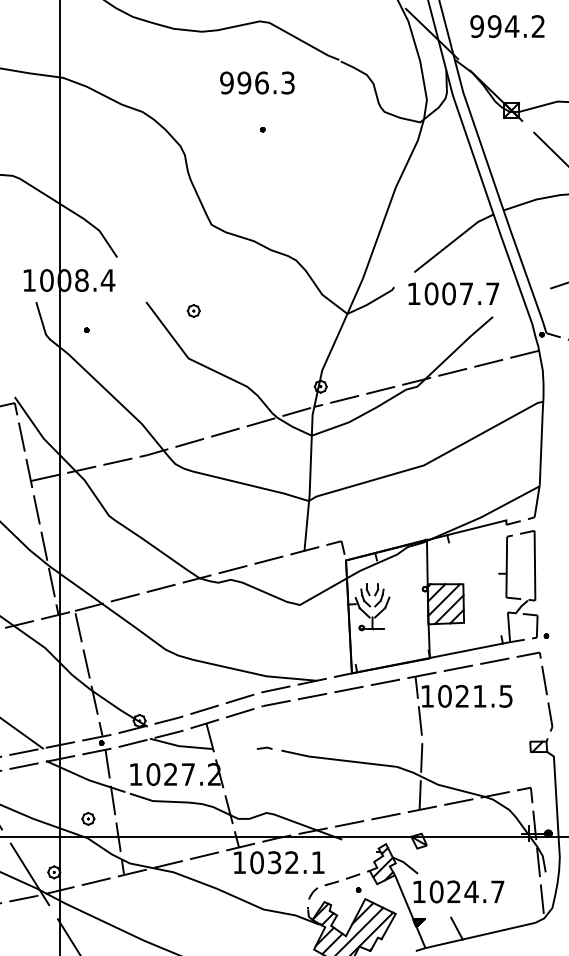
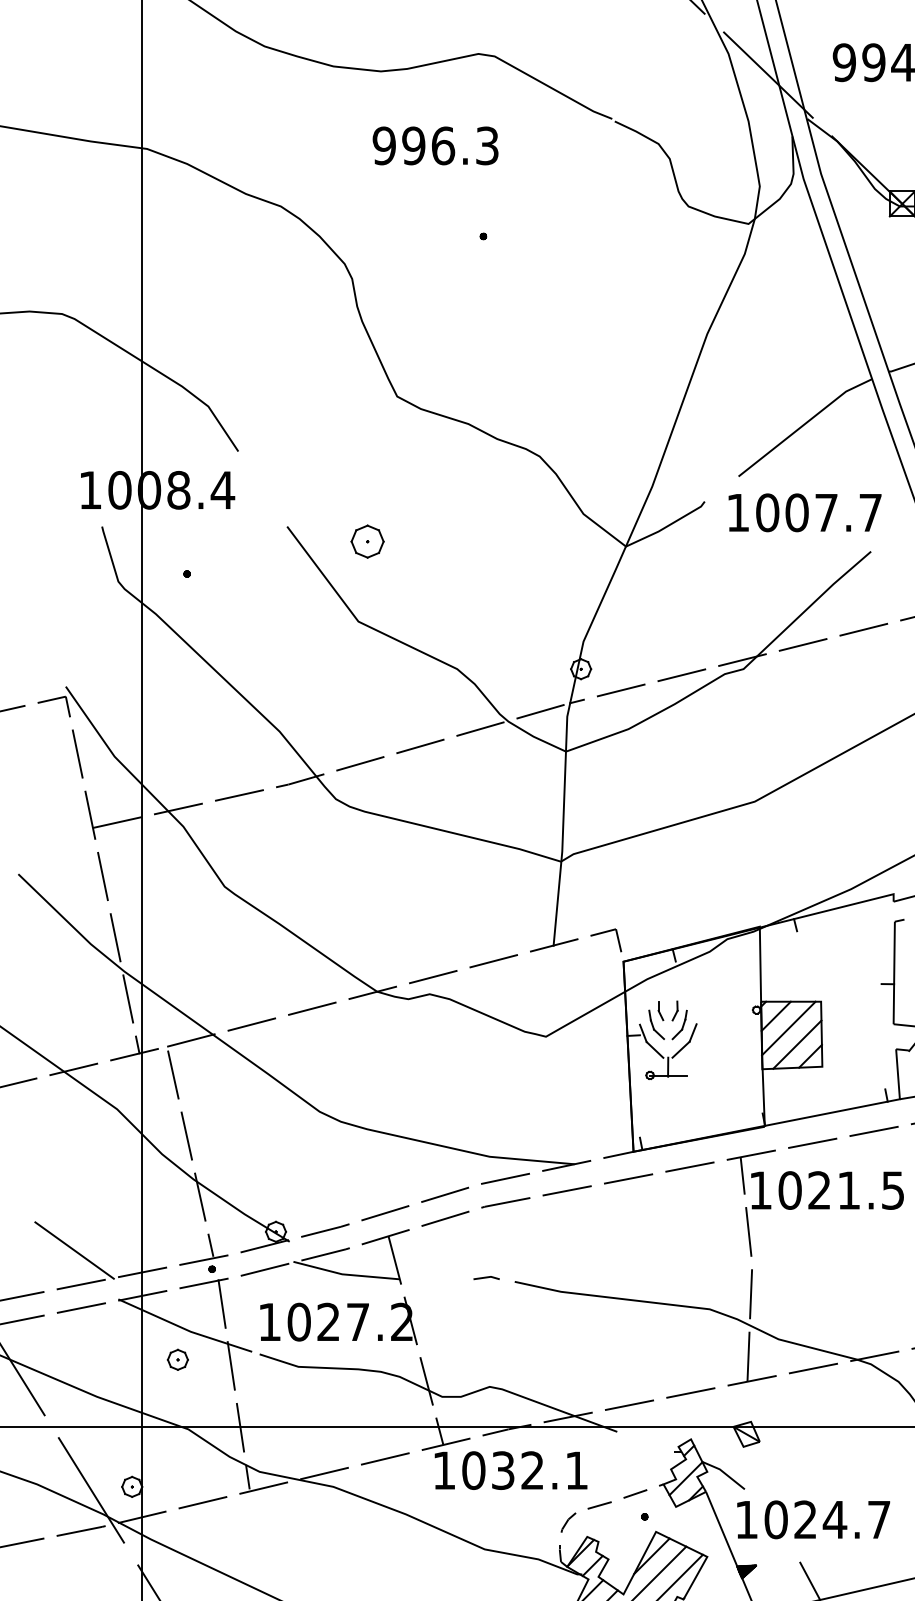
text: (257, 82) -> (435, 145), moved
part: (193, 310) -> (366, 540), size x1.6
part: (88, 818) -> (178, 1359), moved

